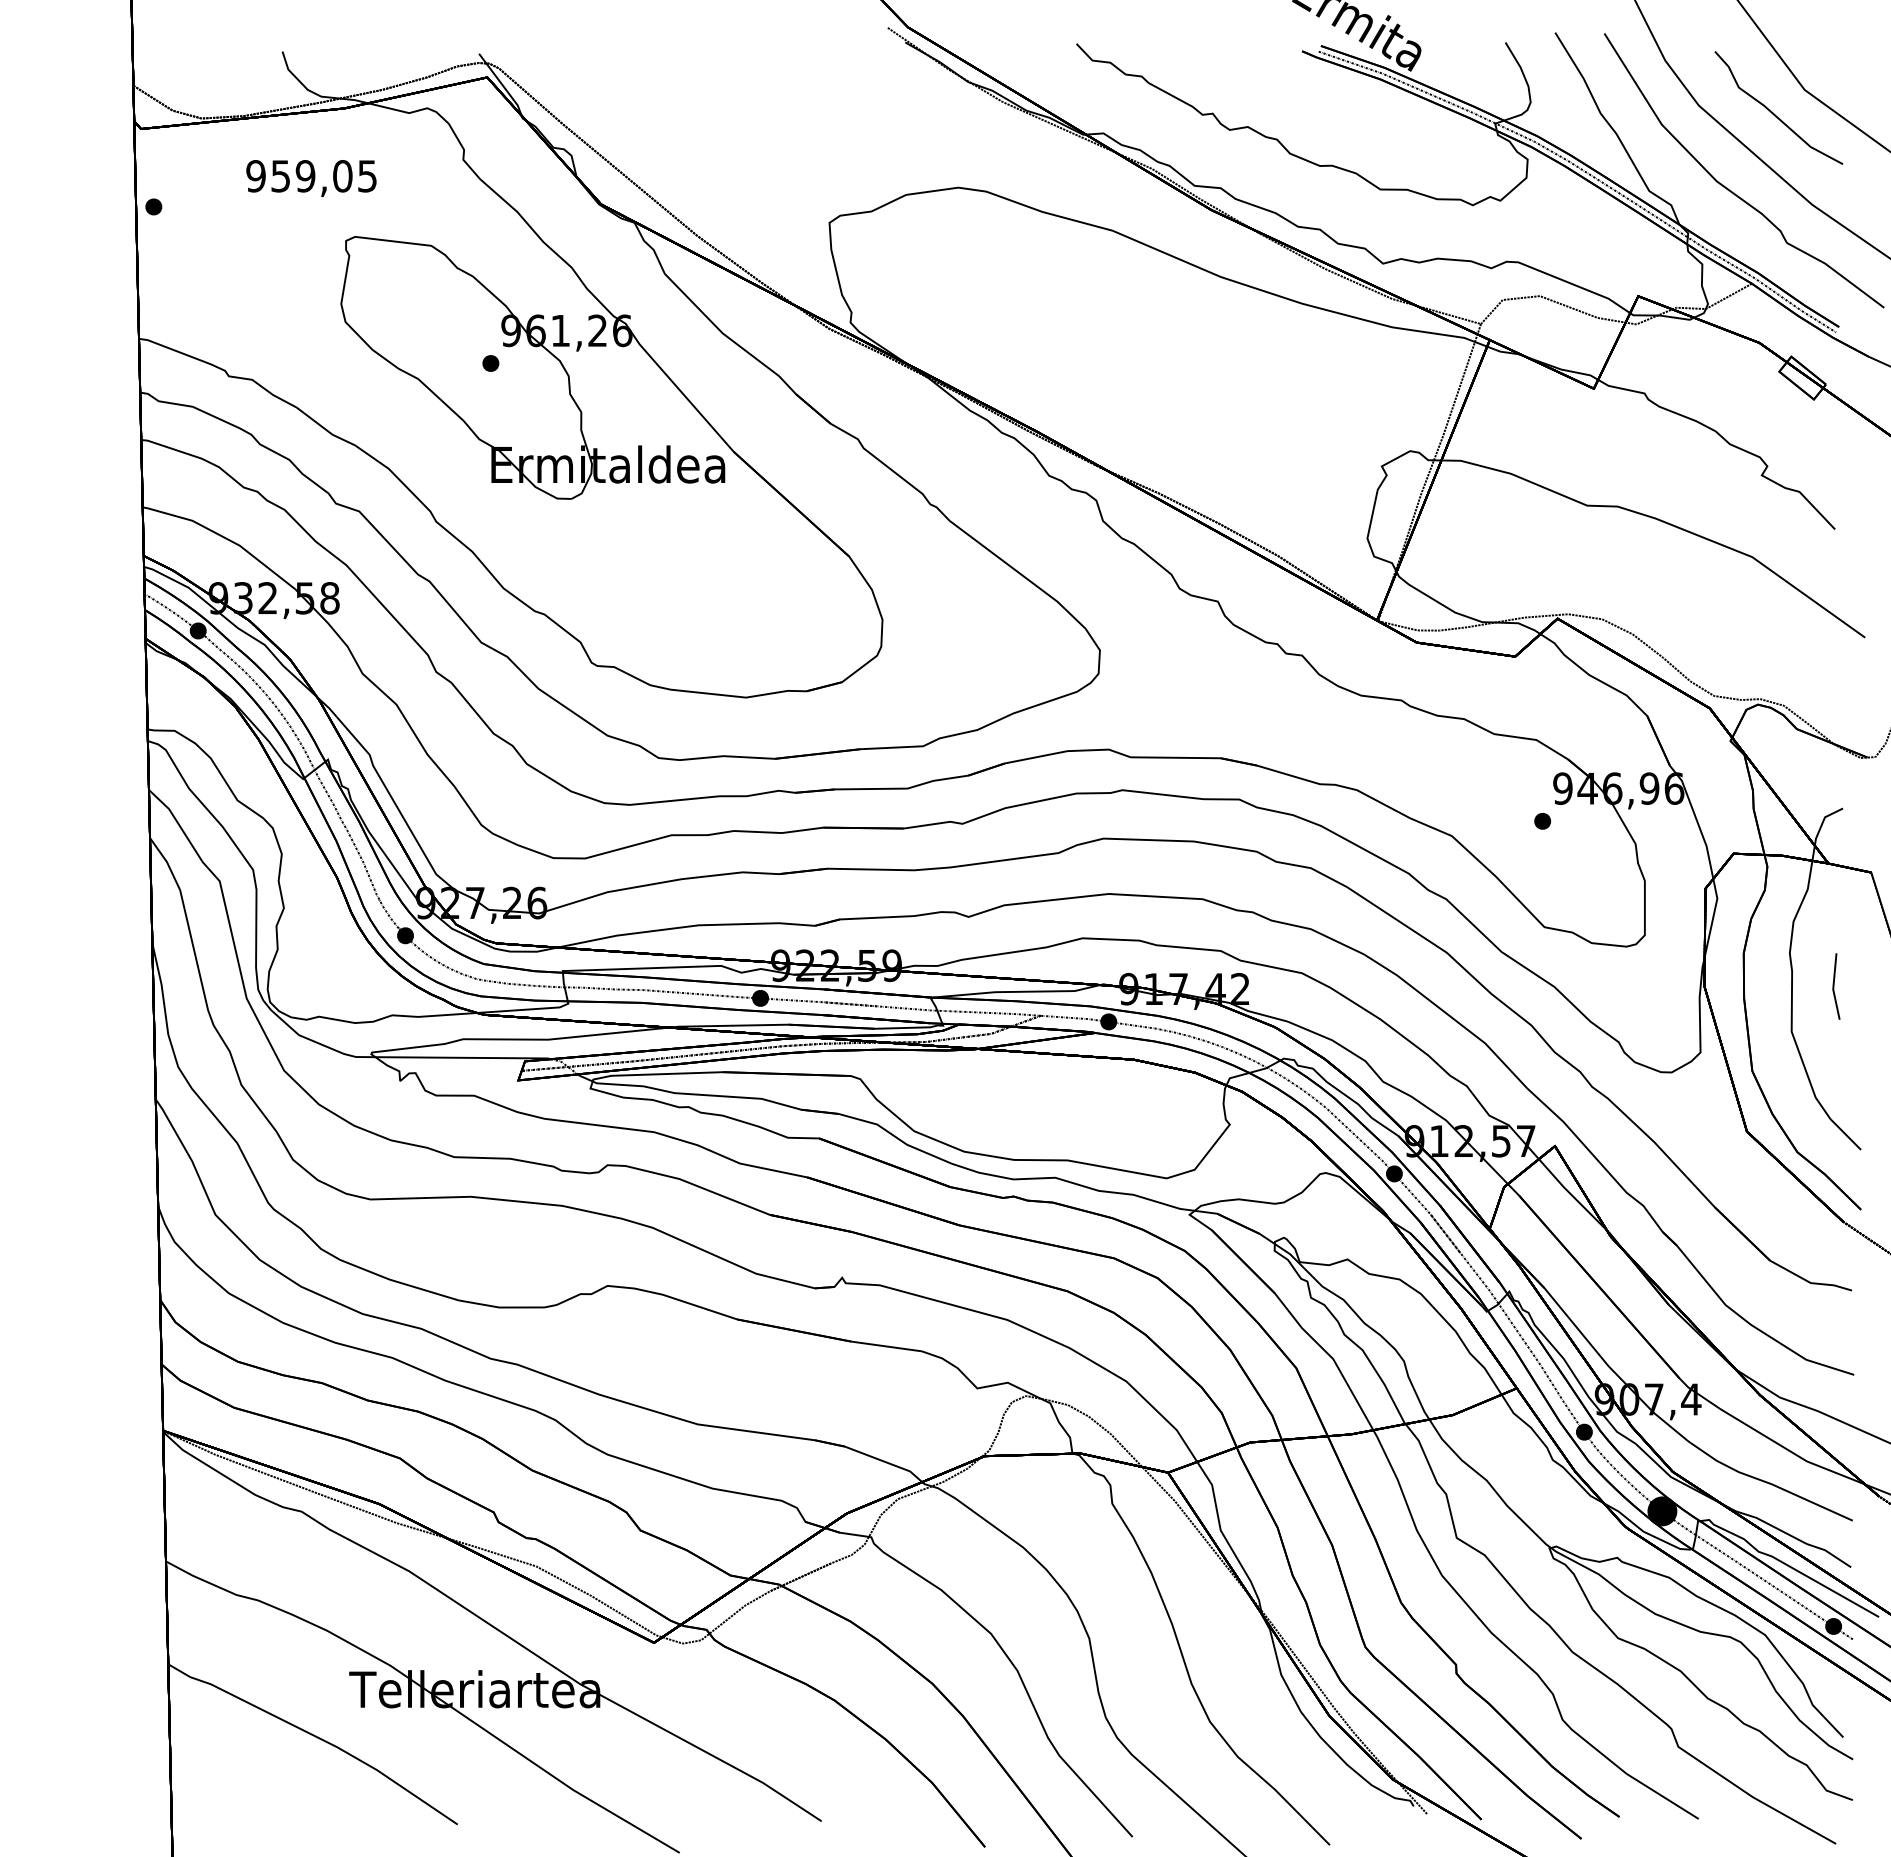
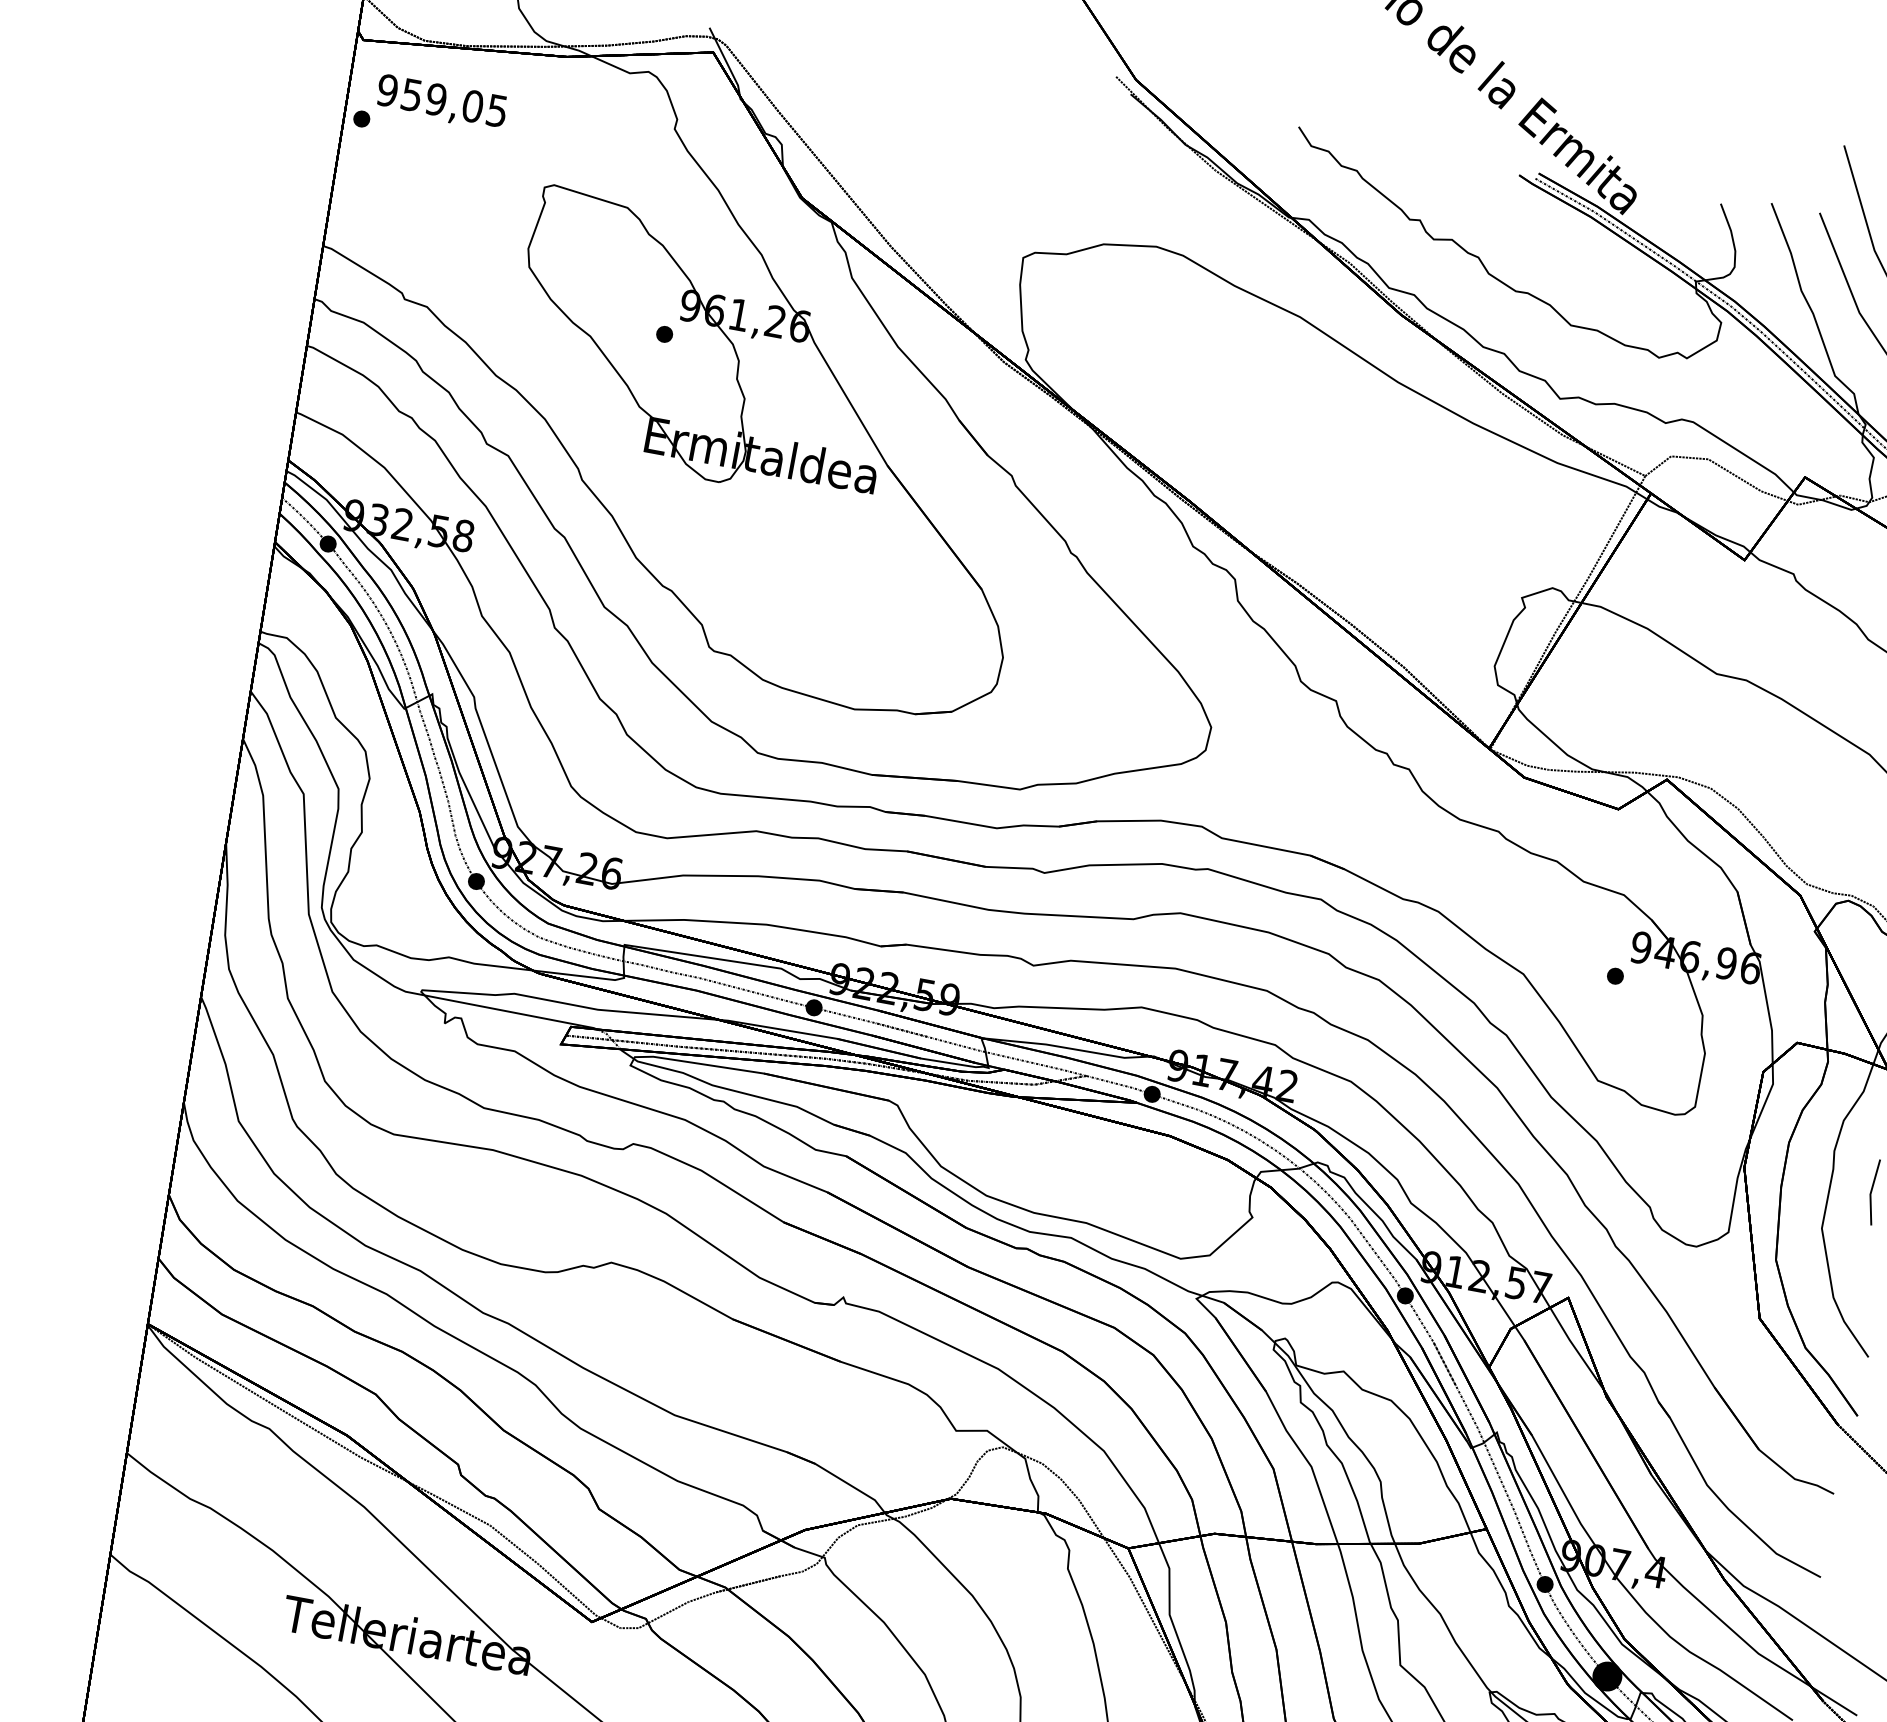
text: (311, 178) -> (441, 102), moved

